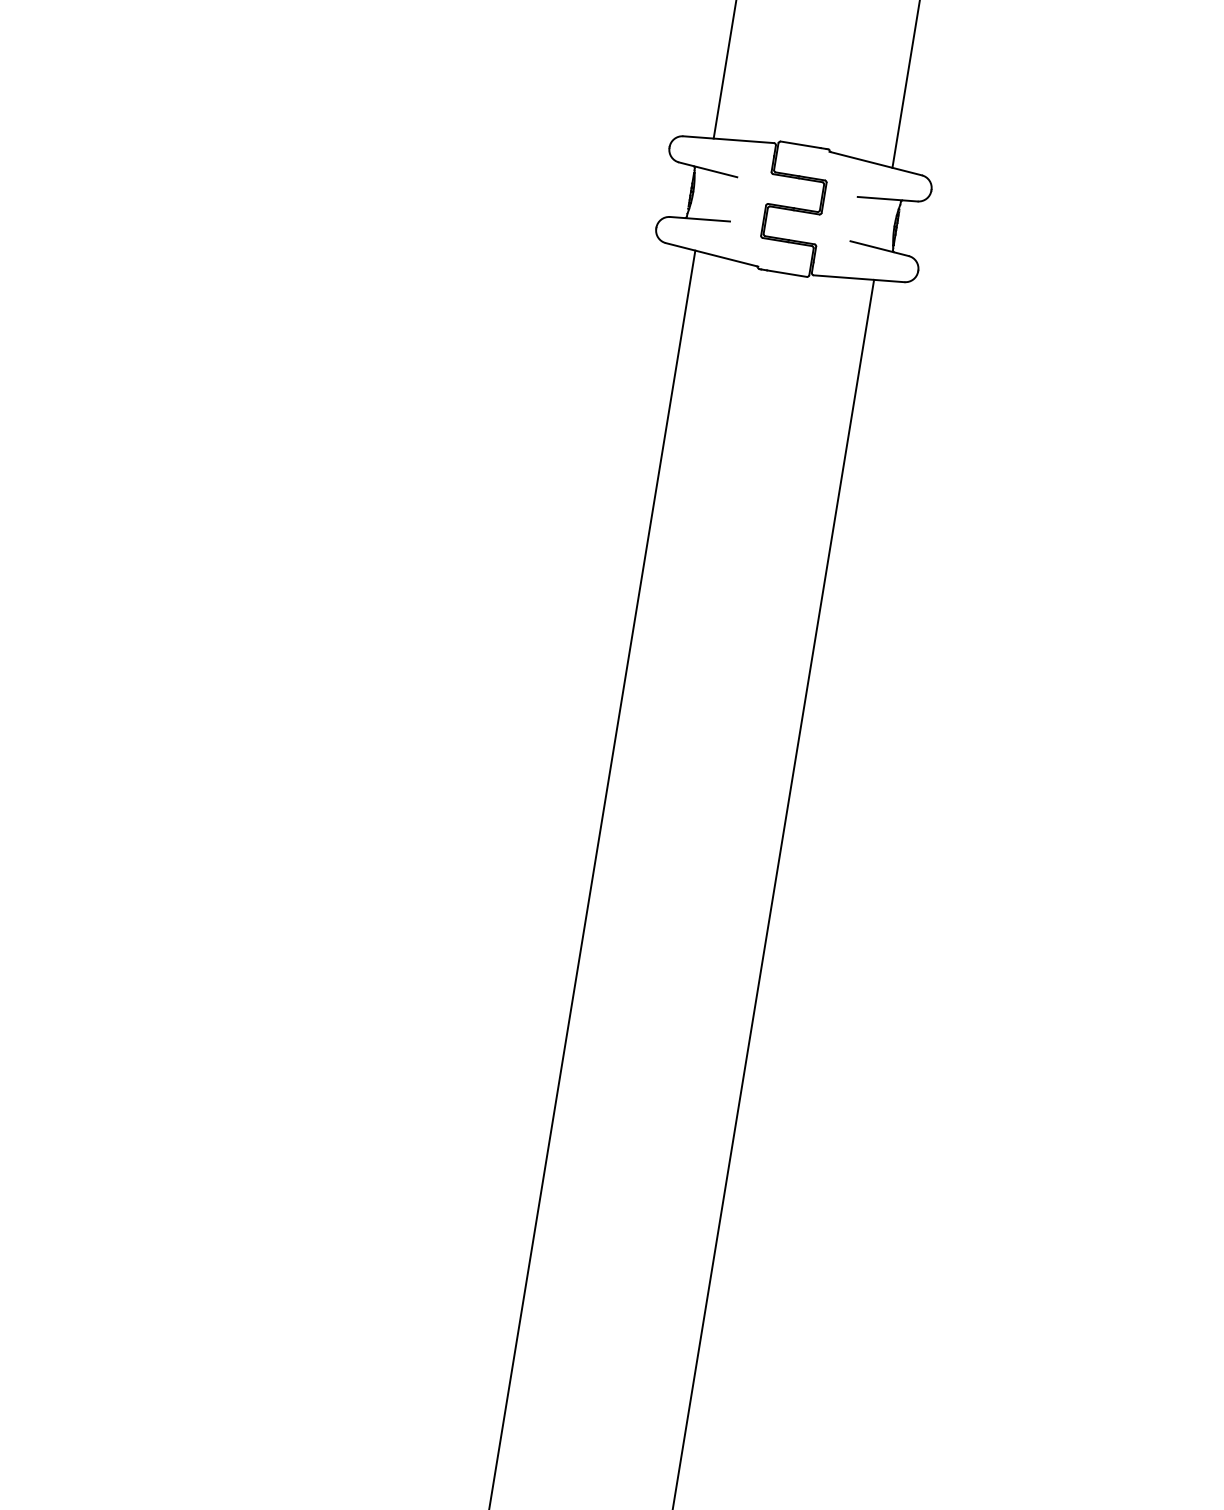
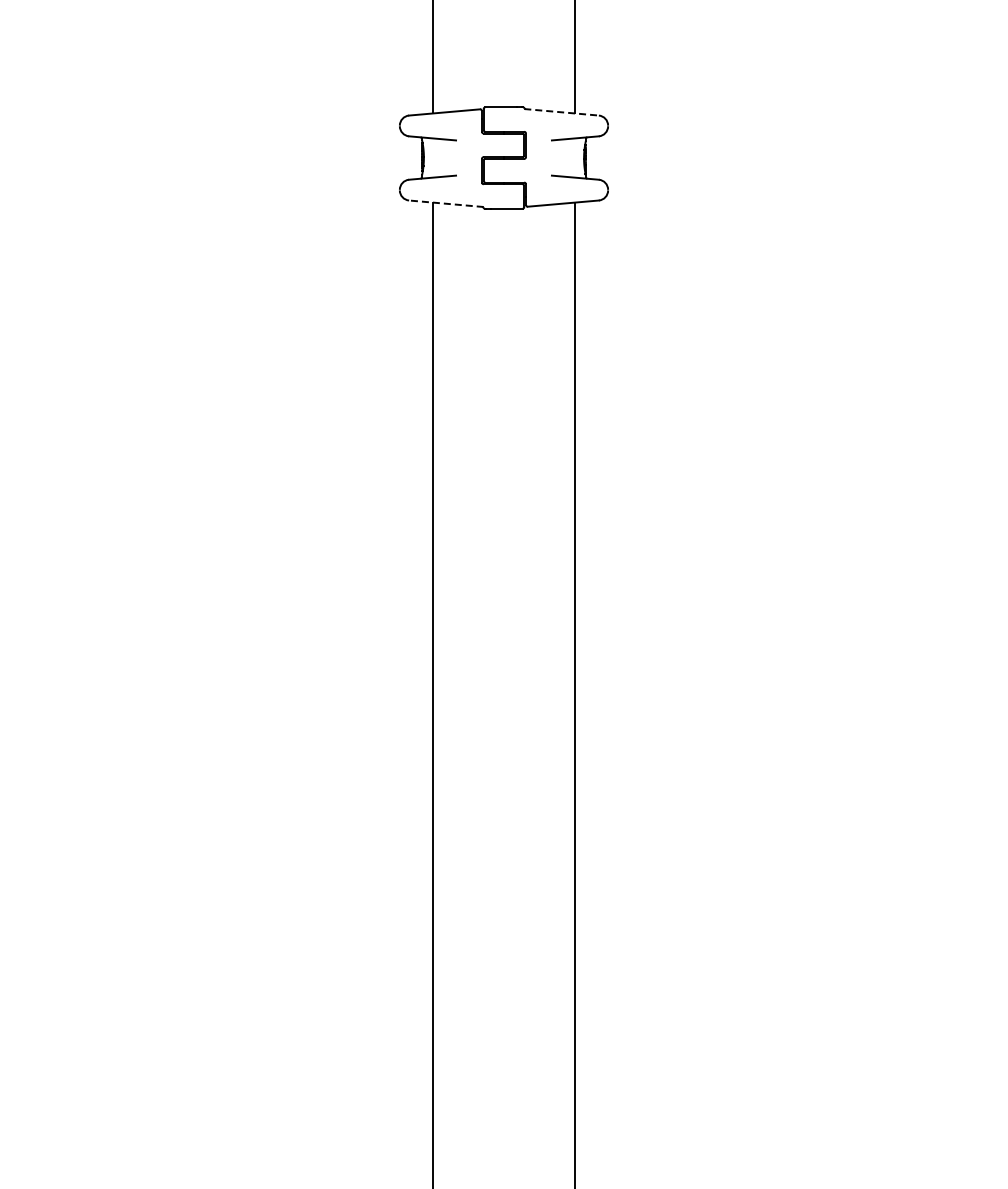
line: (876, 164) -> (562, 112), solid -> dashed
line: (710, 254) -> (445, 203), solid -> dashed

